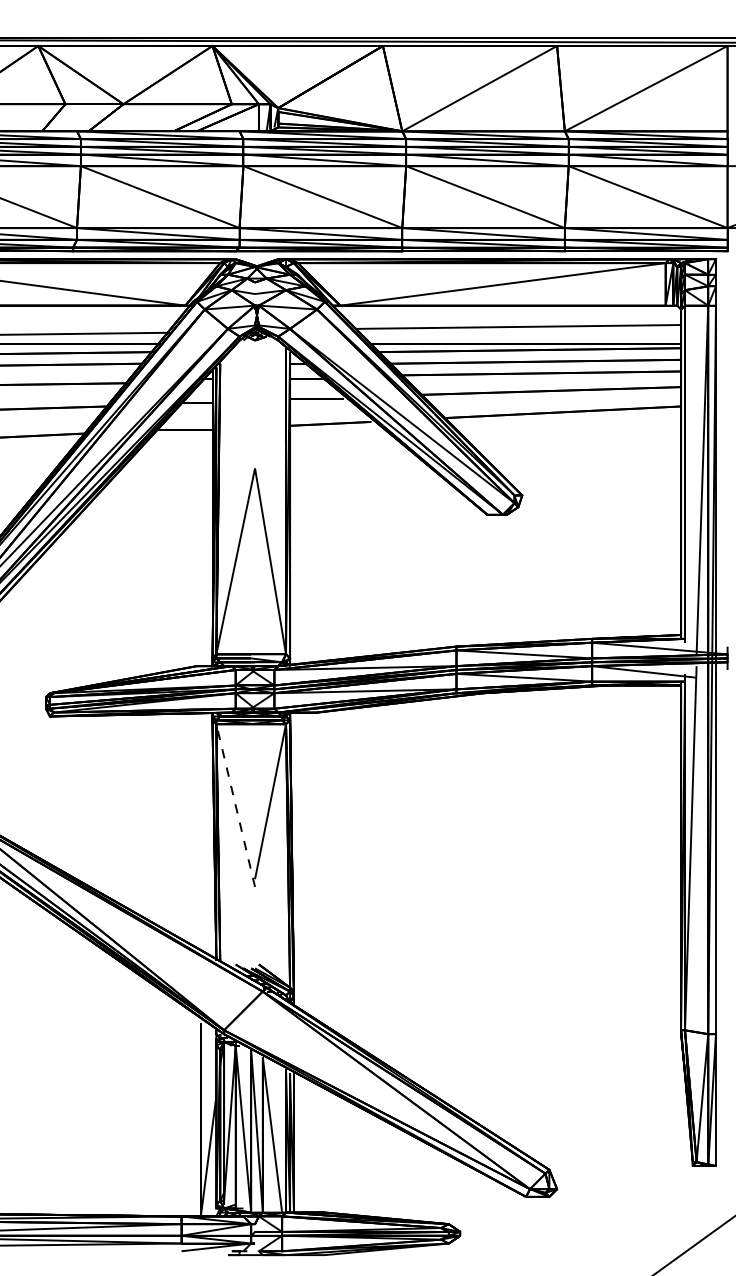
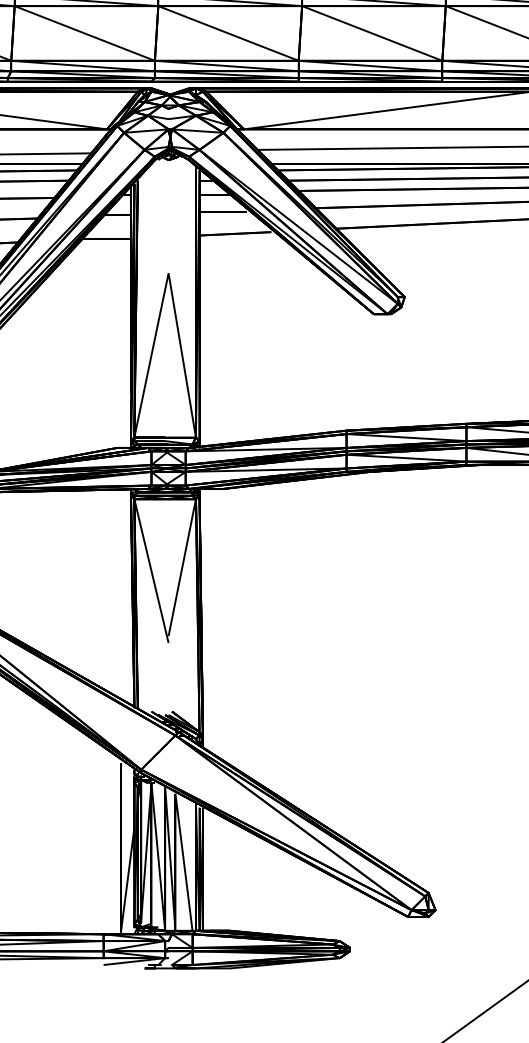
line: (235, 805) -> (151, 571), dashed -> solid

